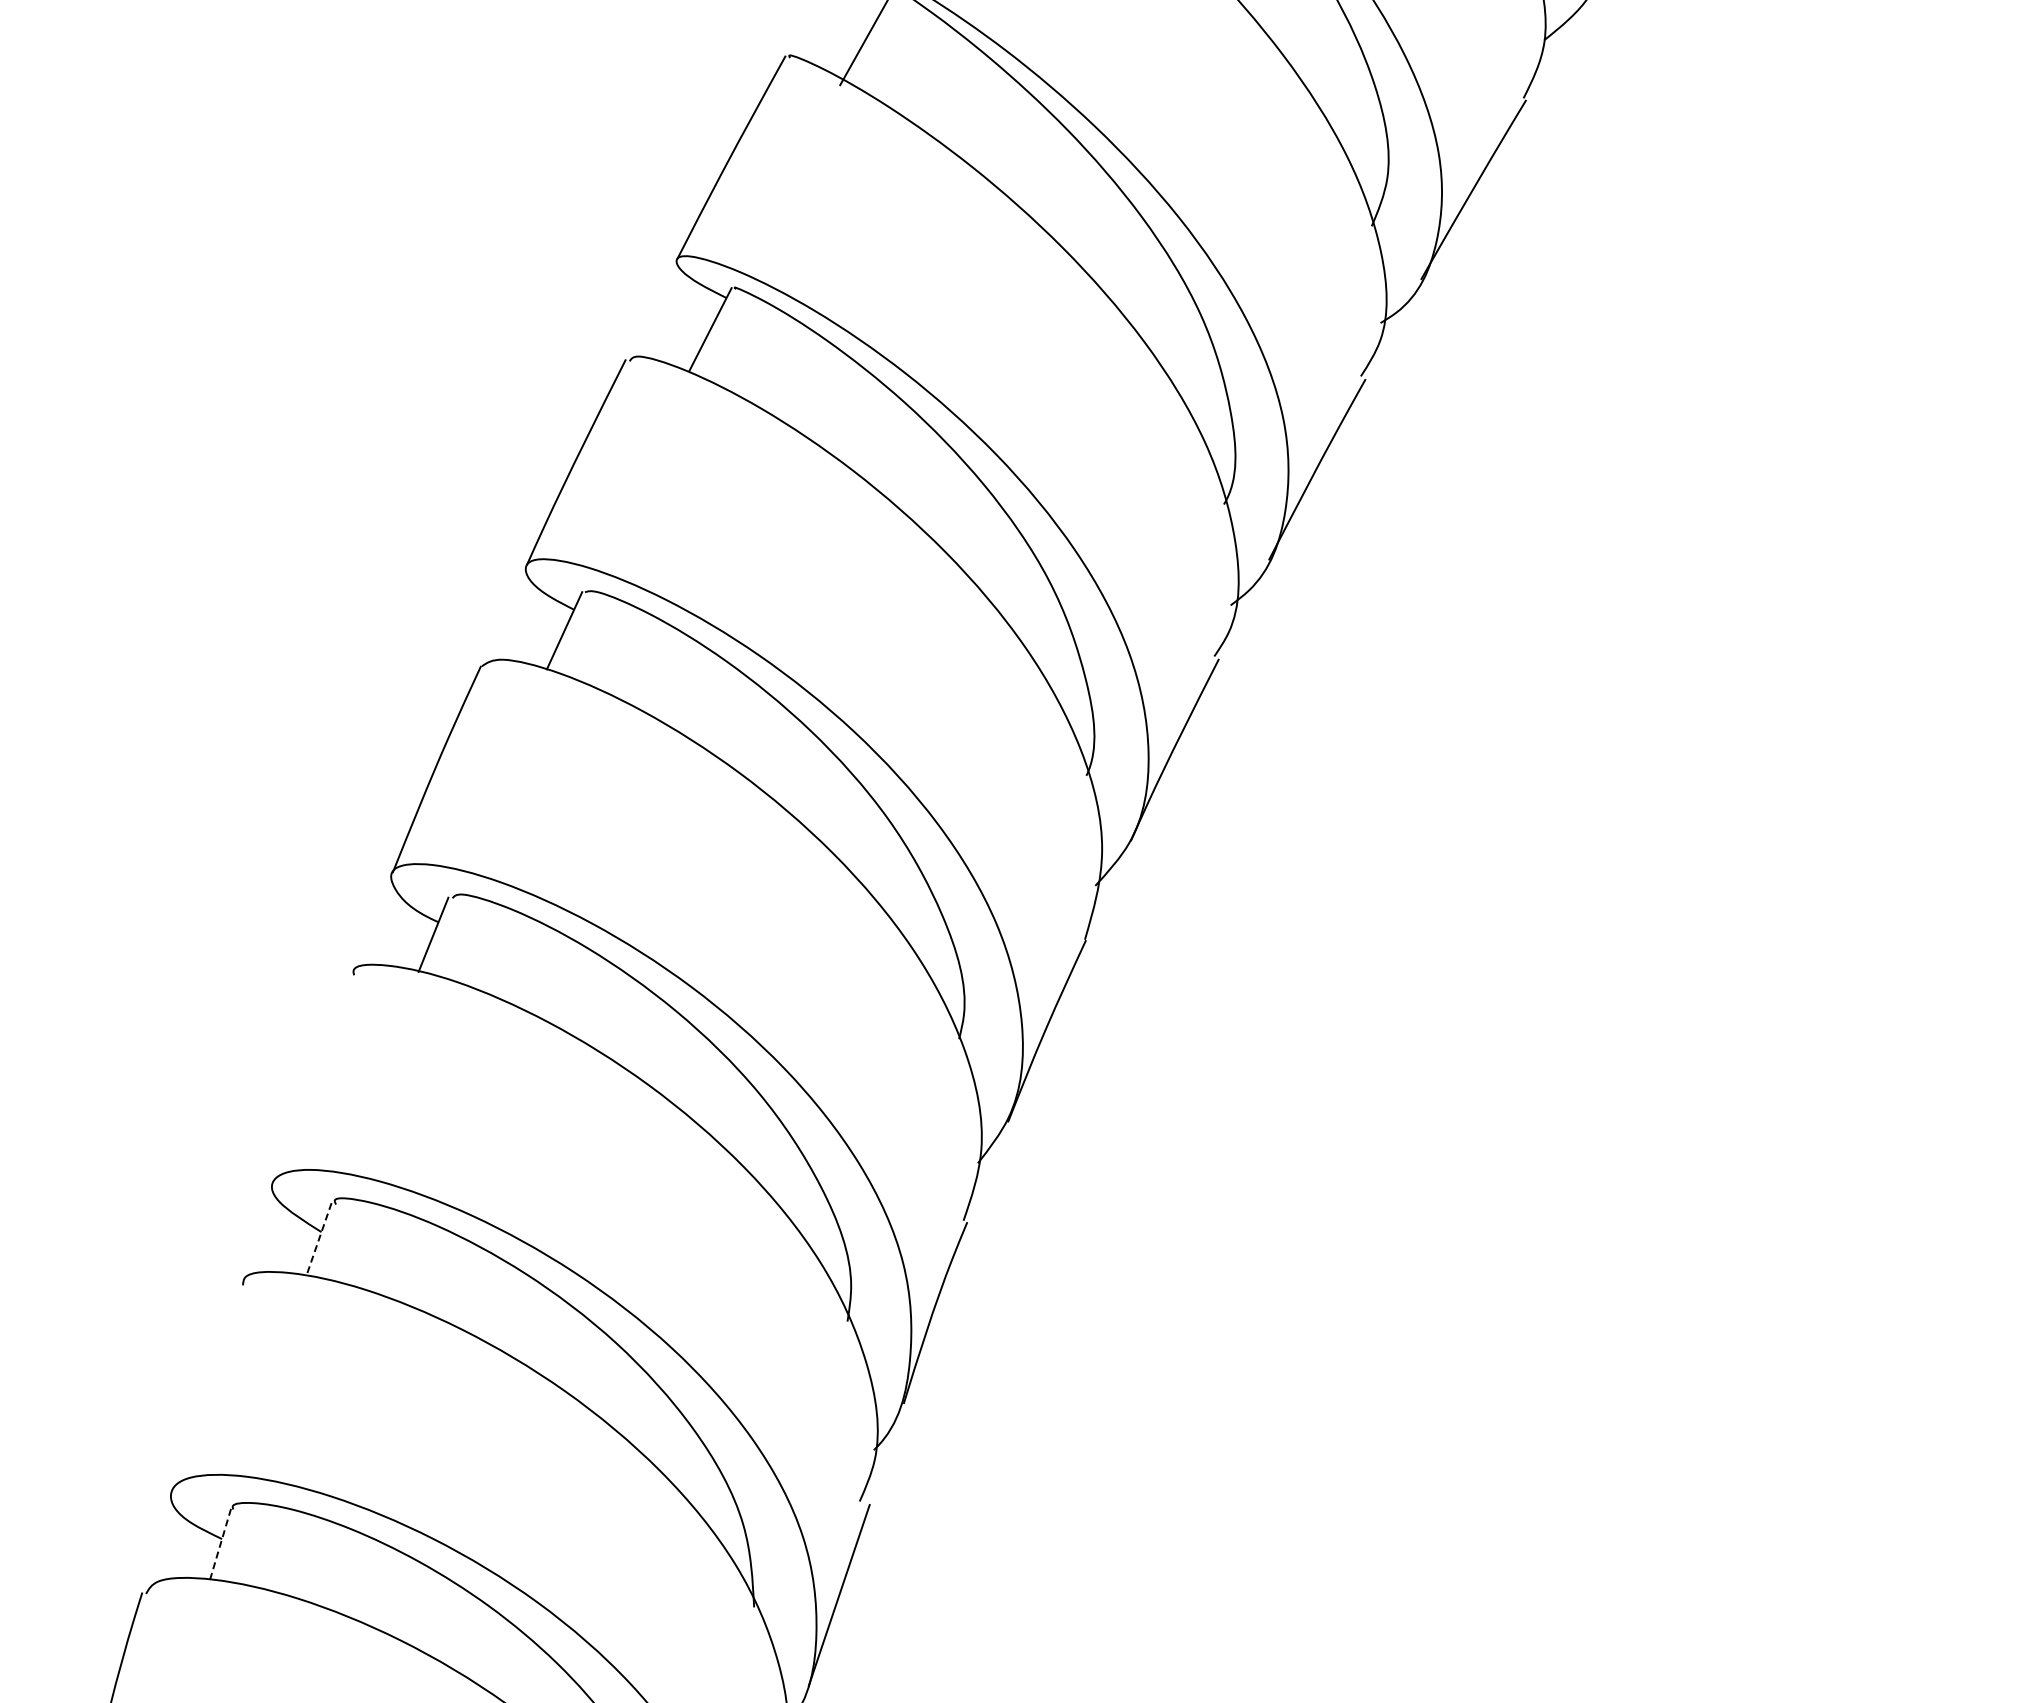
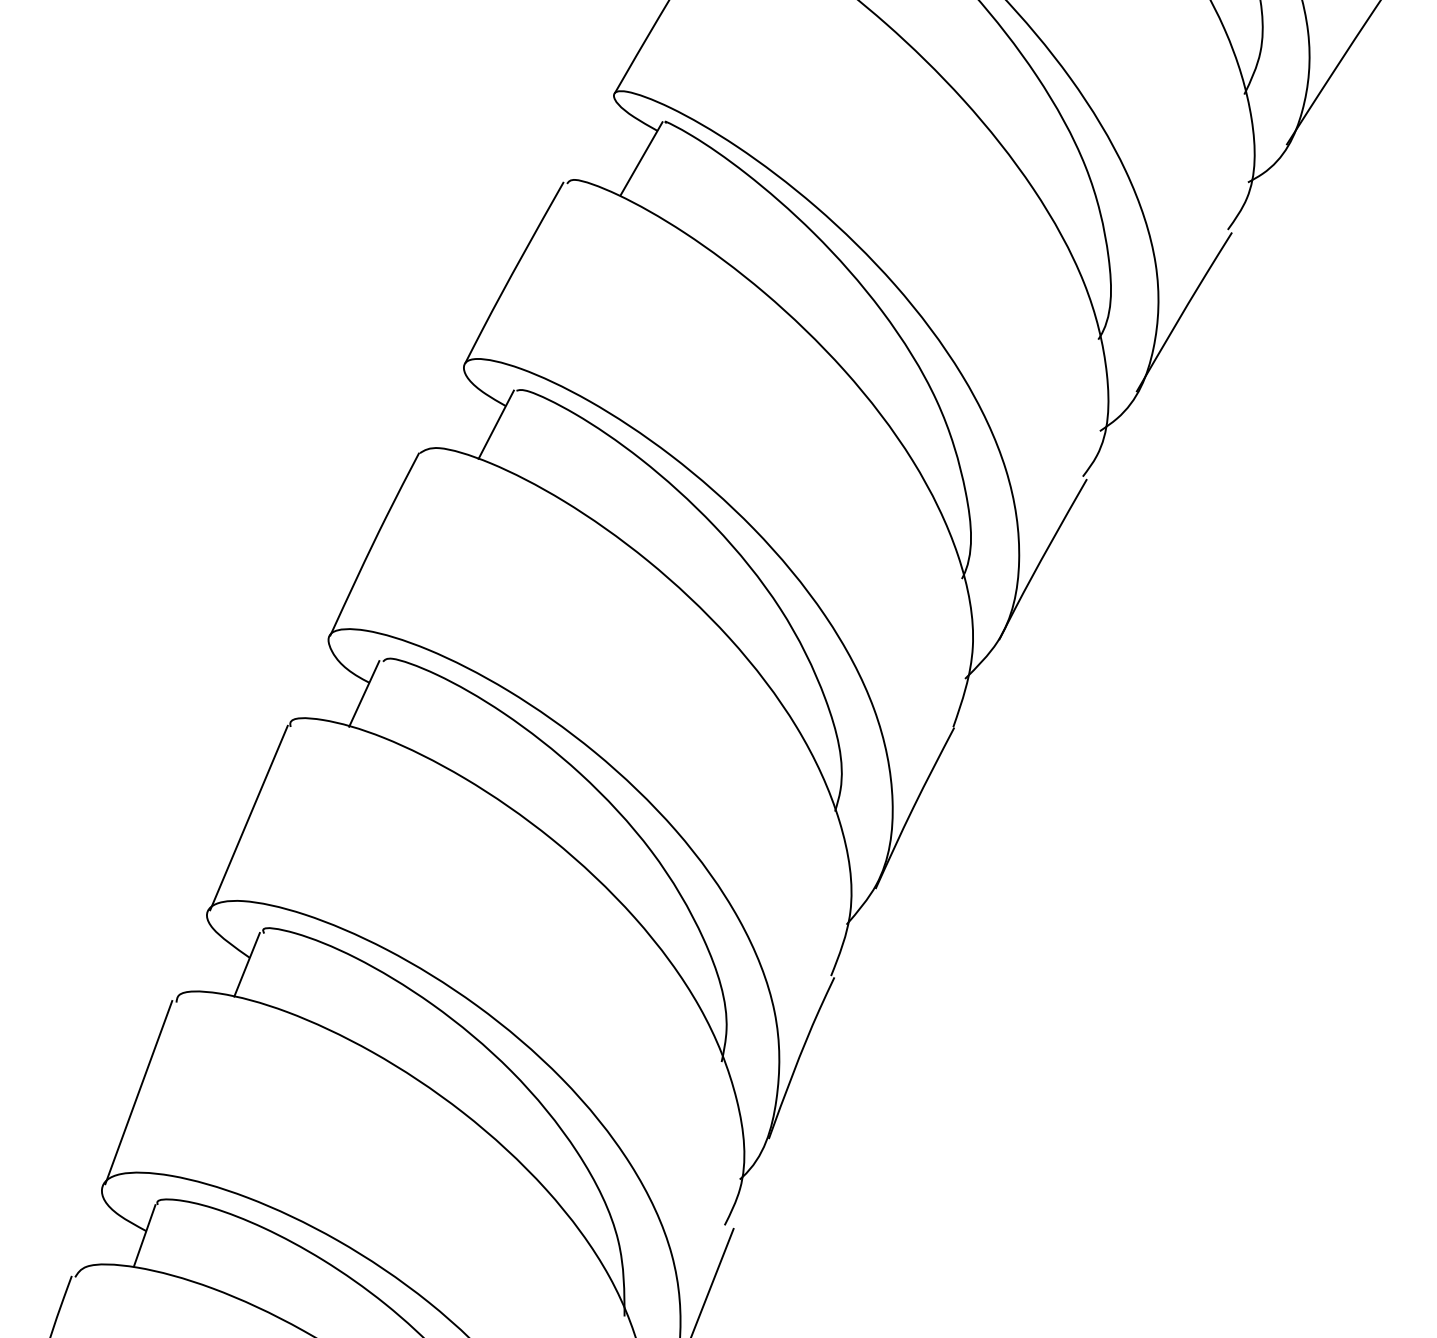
line: (312, 1077) -> (248, 817), added
line: (318, 1240) -> (246, 965), dashed -> solid
line: (206, 1386) -> (138, 1092), added
line: (220, 1545) -> (144, 1236), dashed -> solid

